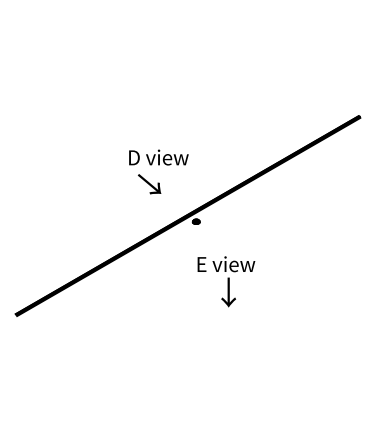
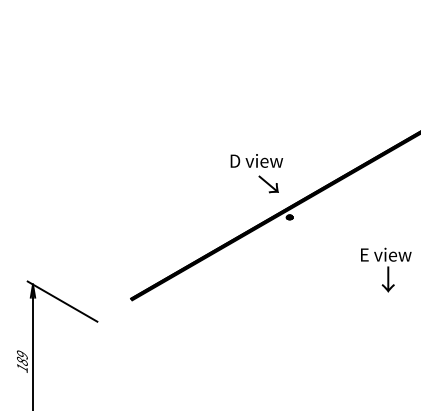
text: (149, 184) -> (268, 184), moved
text: (226, 281) -> (386, 269), moved

